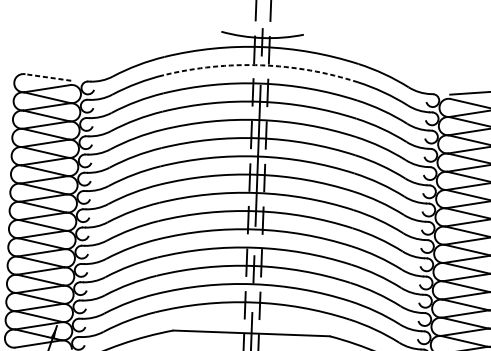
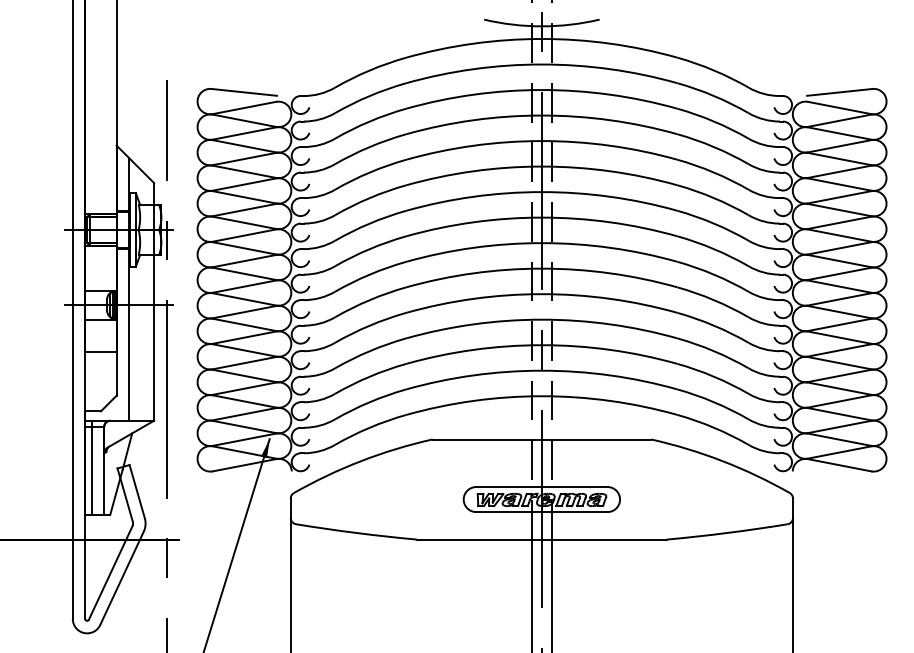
arc: (261, 65) -> (541, 64), dashed -> solid
line: (48, 77) -> (244, 92), dashed -> solid

